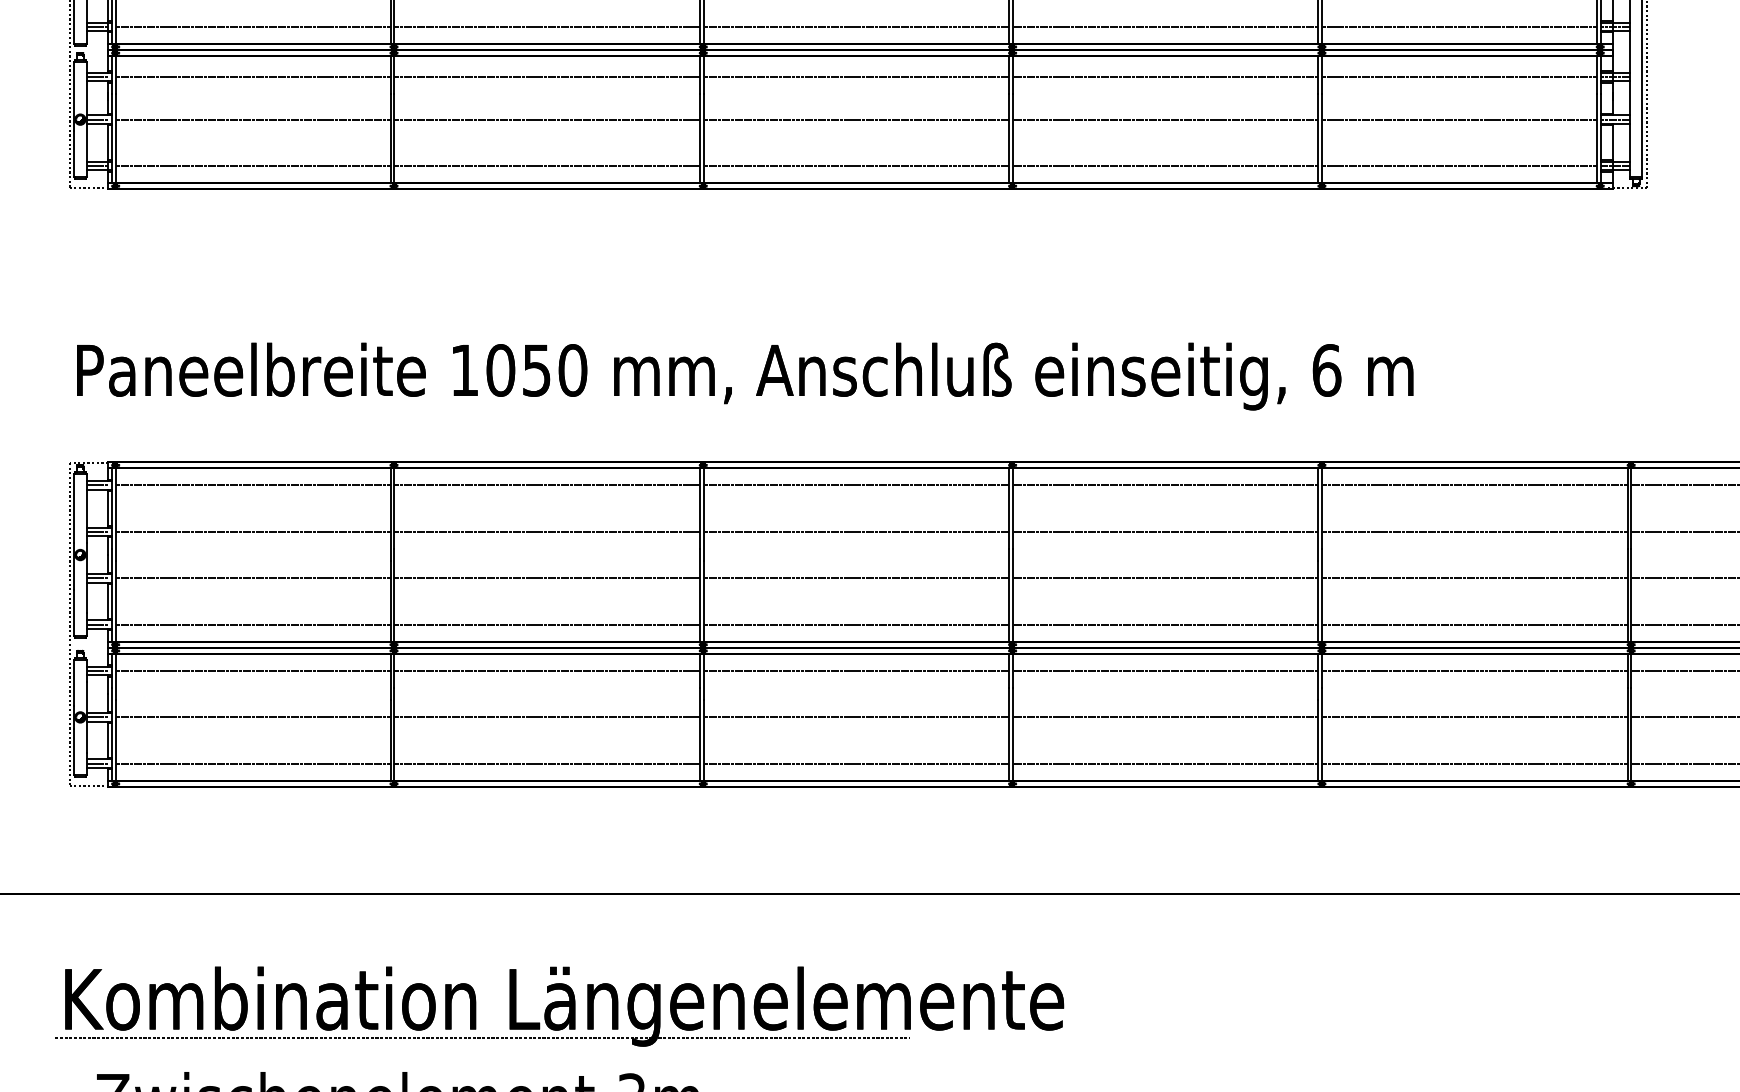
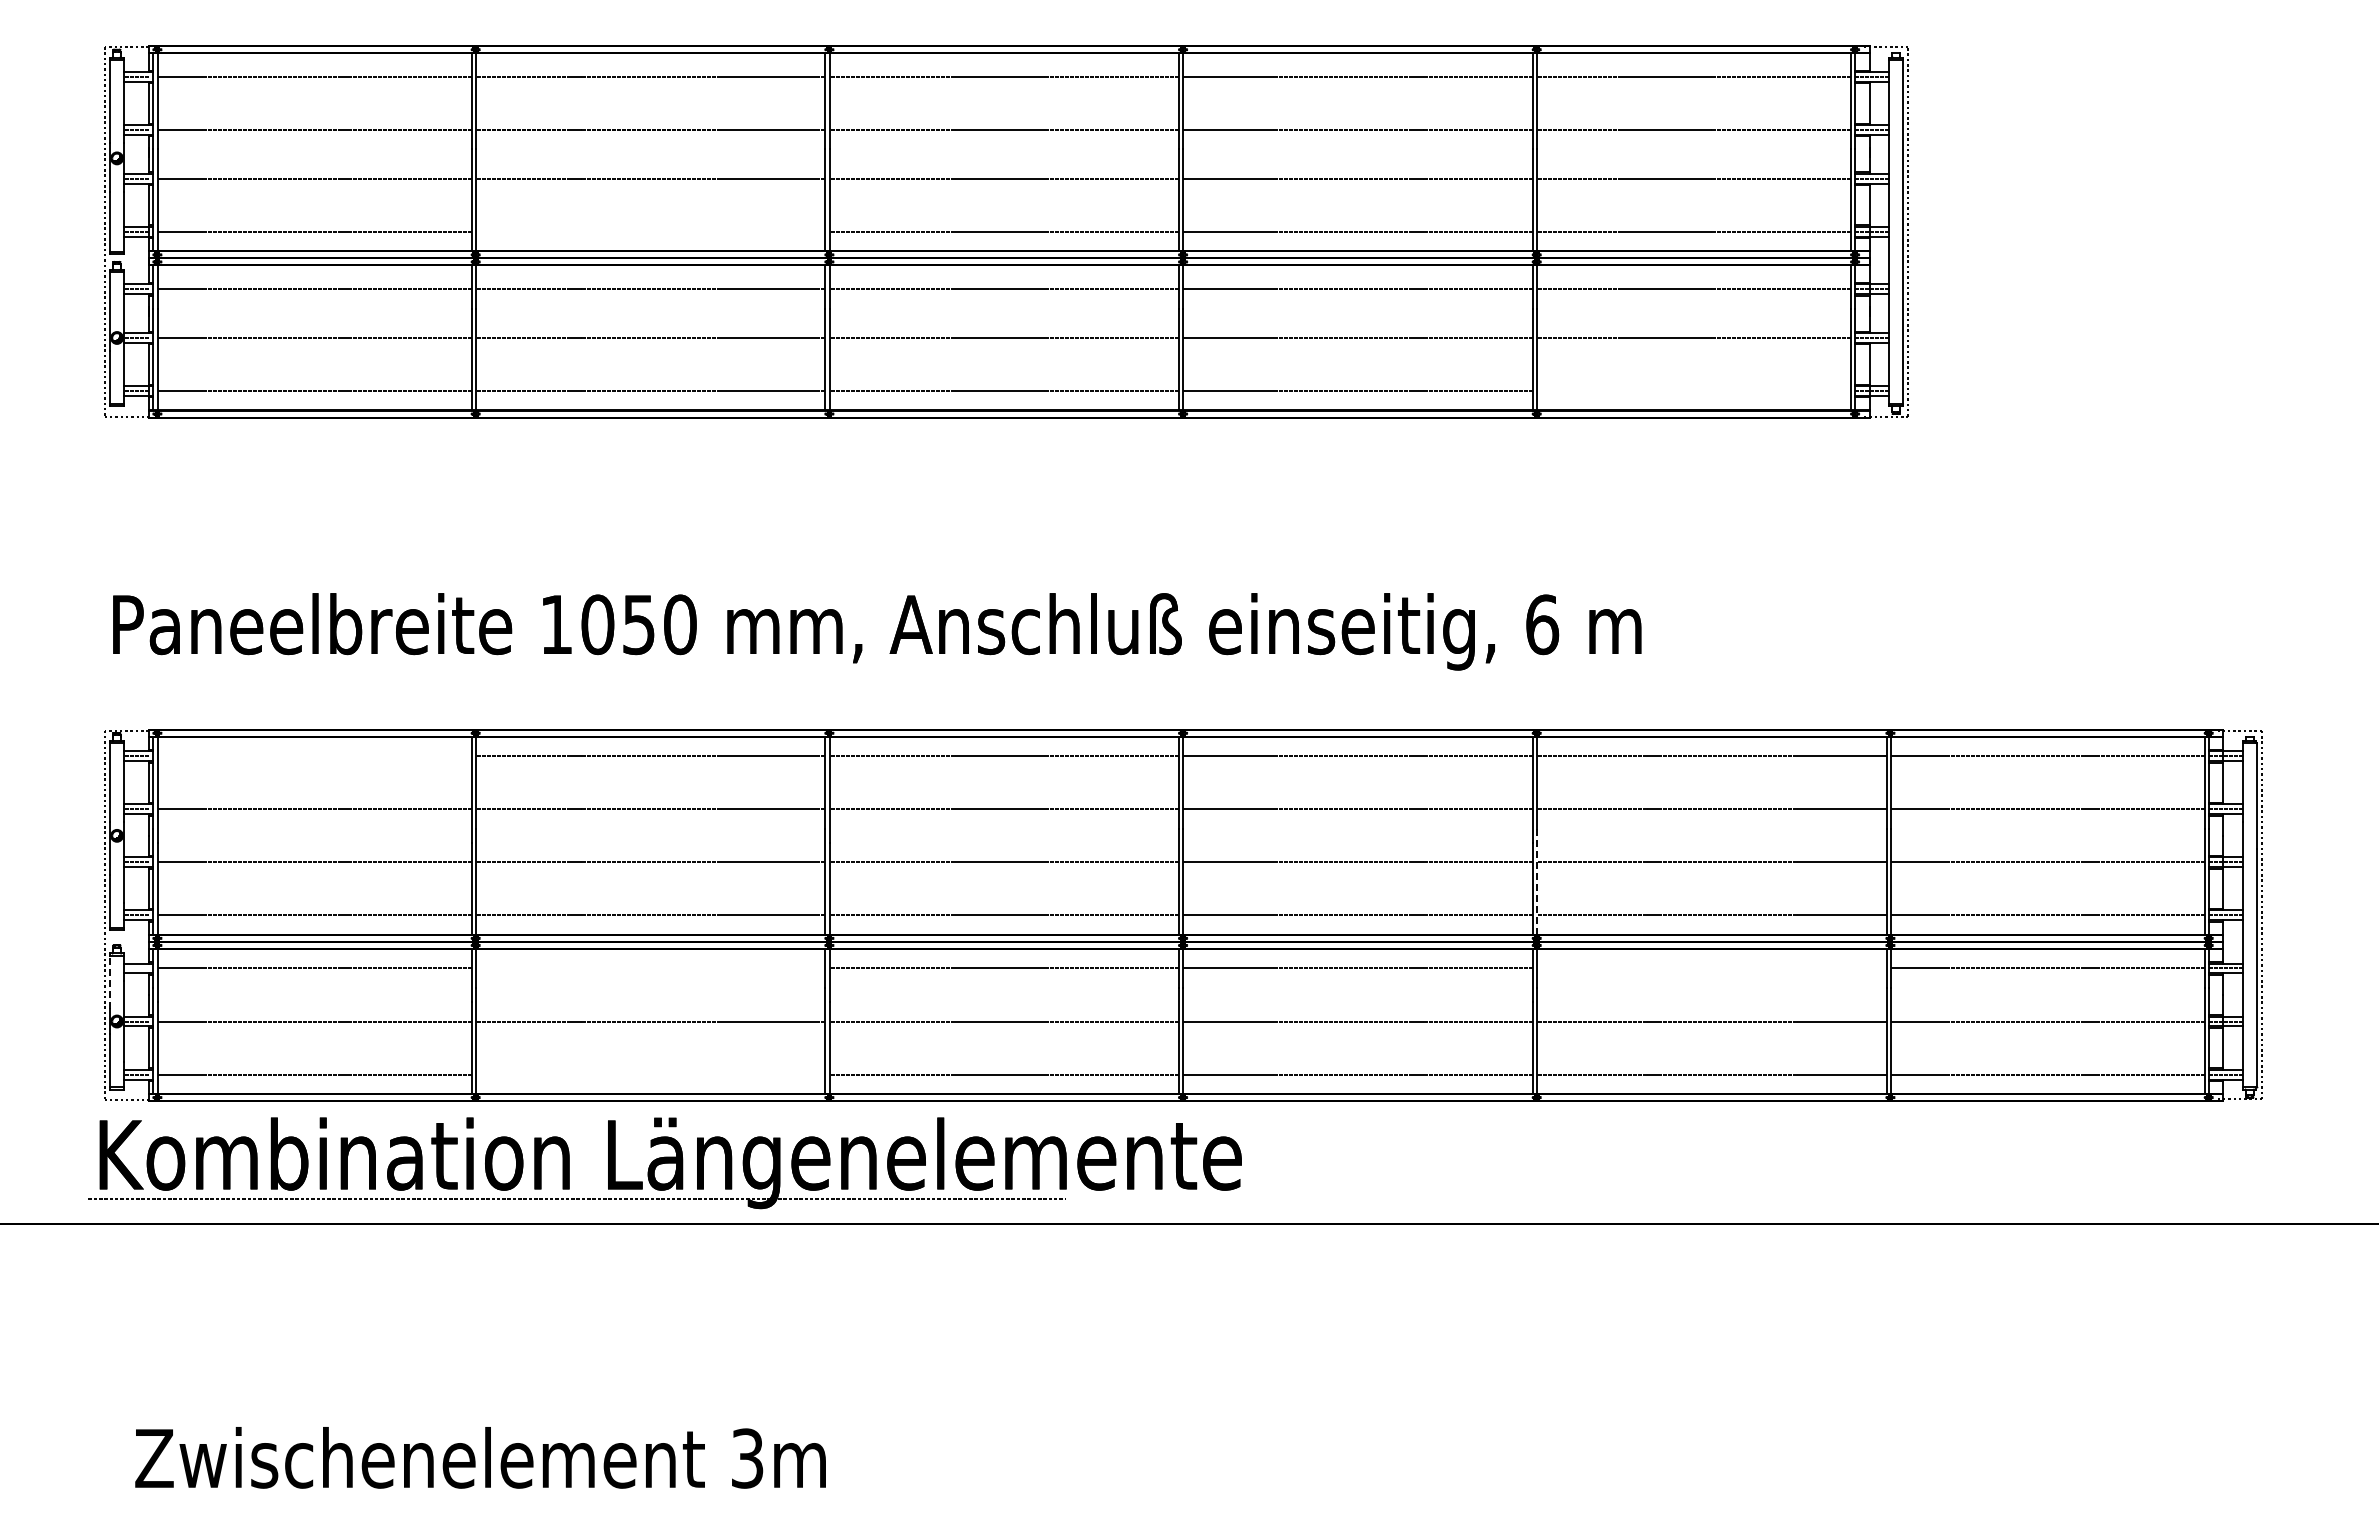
line: (546, 26) -> (650, 231), removed
line: (1459, 166) -> (1694, 391), removed
line: (253, 485) -> (314, 756), removed
line: (1322, 595) -> (1537, 882), solid -> dashed
line: (97, 671) -> (136, 968), removed
line: (546, 671) -> (650, 968), removed
line: (1474, 671) -> (1711, 968), removed
line: (73, 683) -> (109, 982), solid -> dashed
line: (546, 763) -> (650, 1074), removed
part: (559, 1006) -> (664, 1163), moved

